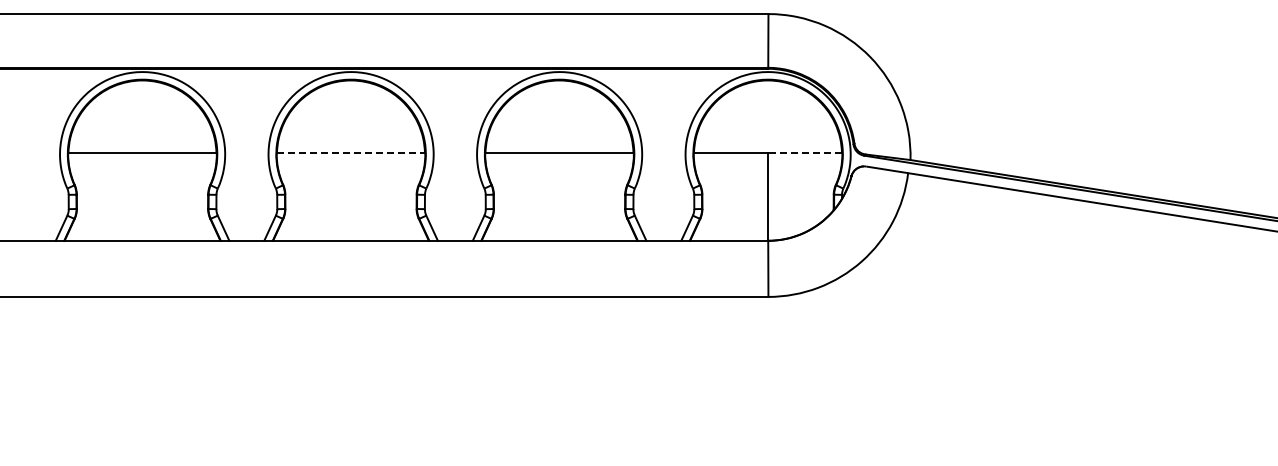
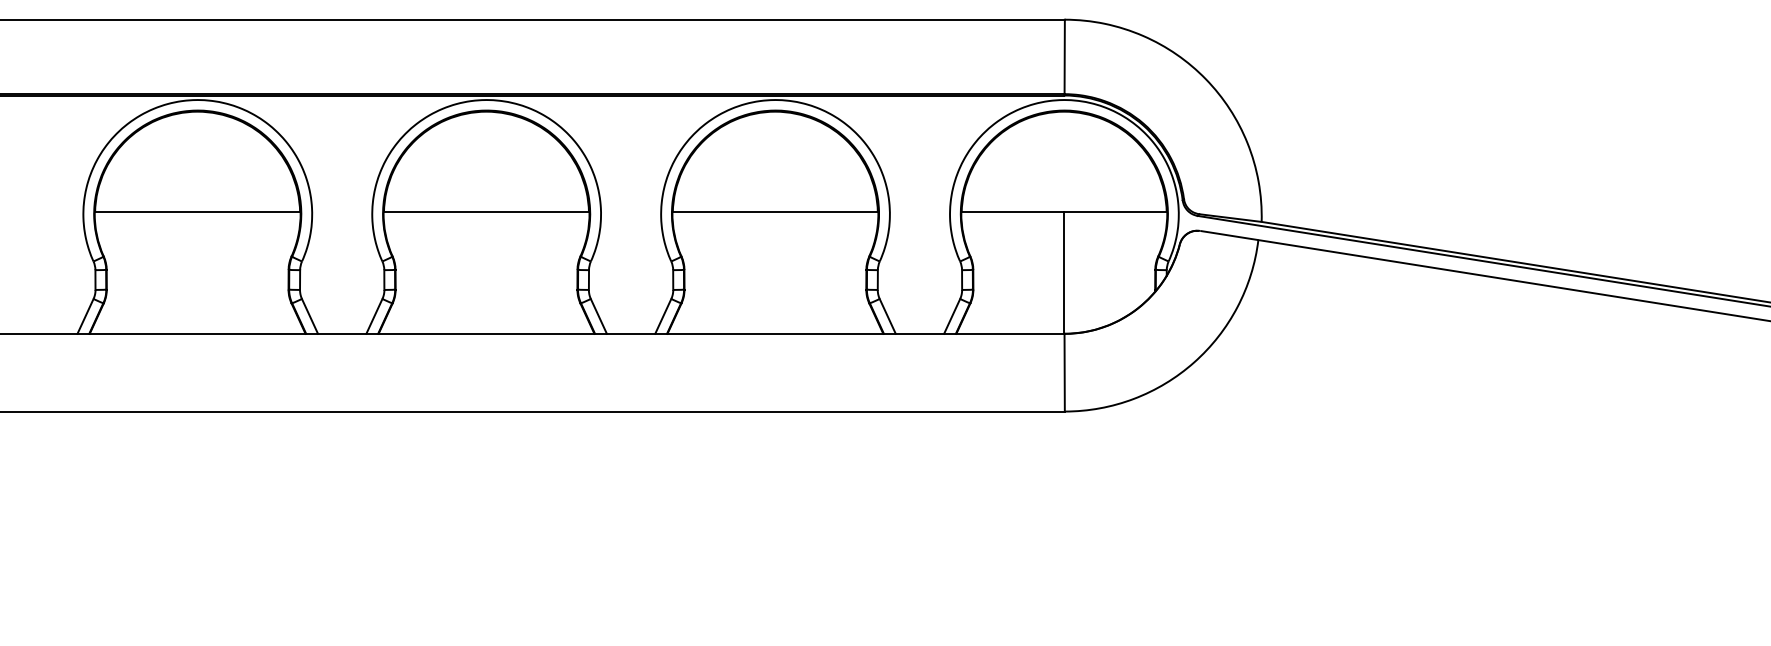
line: (351, 153) -> (487, 212), dashed -> solid
line: (804, 153) -> (1114, 212), dashed -> solid

